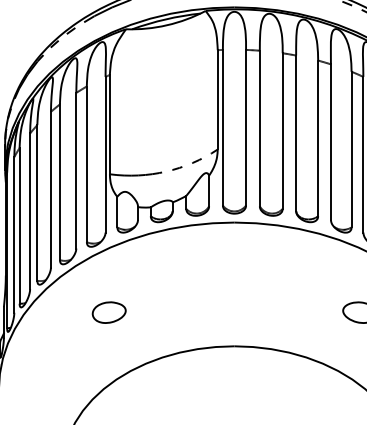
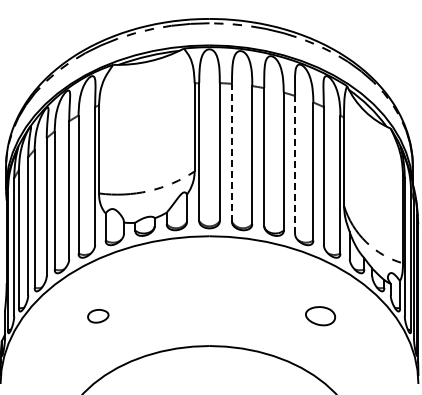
line: (259, 128) -> (231, 152), solid -> dashed
line: (331, 141) -> (295, 164), solid -> dashed
part: (108, 313) -> (97, 316), size x0.7

